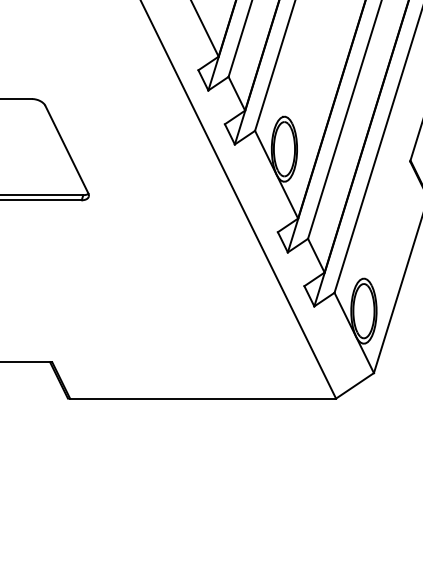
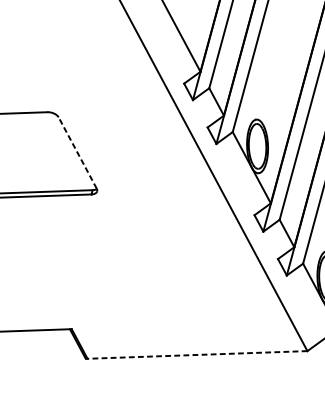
line: (66, 149) -> (77, 152), solid -> dashed
line: (203, 398) -> (197, 354), solid -> dashed

